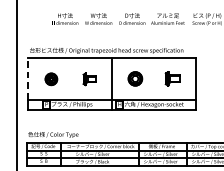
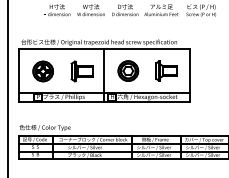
part: (135, 78) -> (128, 70), size x1.43
part: (172, 78) -> (166, 70), size x1.43
line: (28, 79) -> (19, 71), dashed -> solid
part: (50, 79) -> (42, 71), size x1.67
part: (89, 79) -> (81, 71), size x1.67

